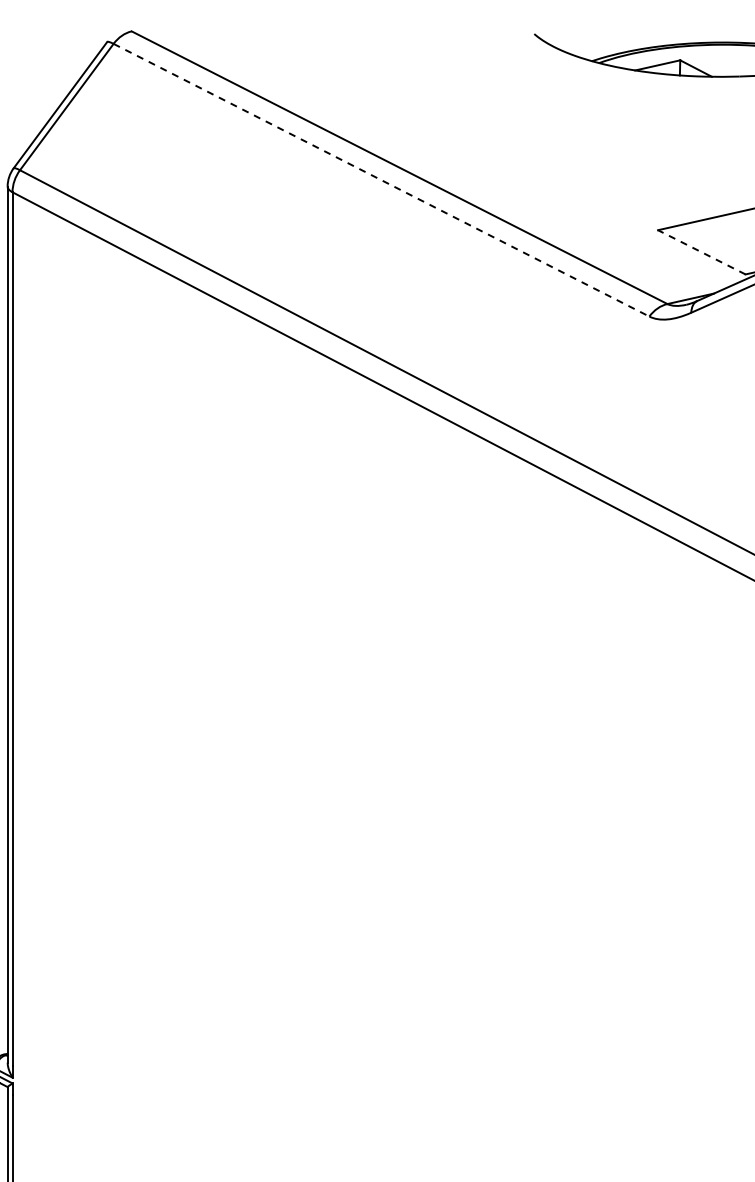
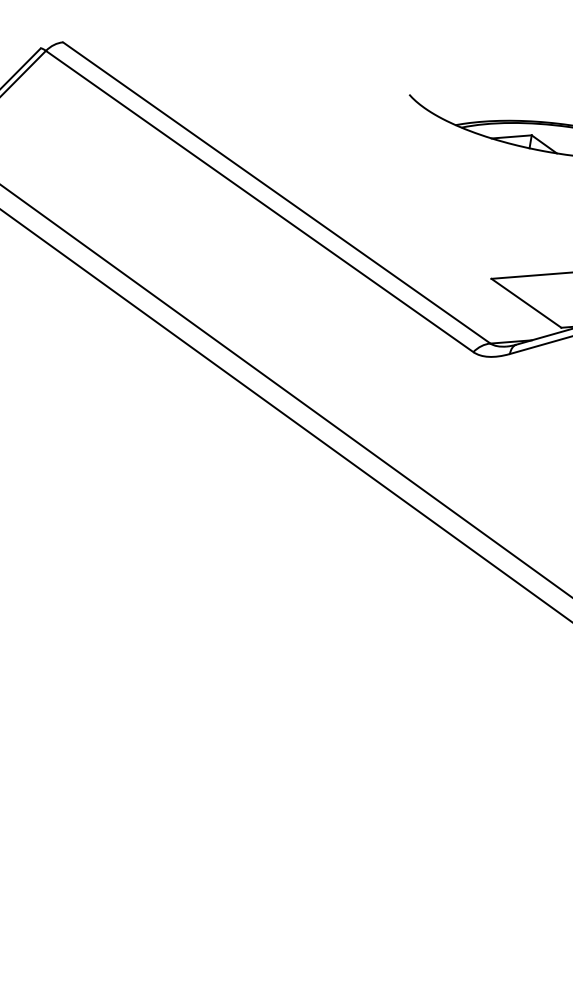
line: (381, 180) -> (259, 201), dashed -> solid
line: (701, 252) -> (526, 303), dashed -> solid

